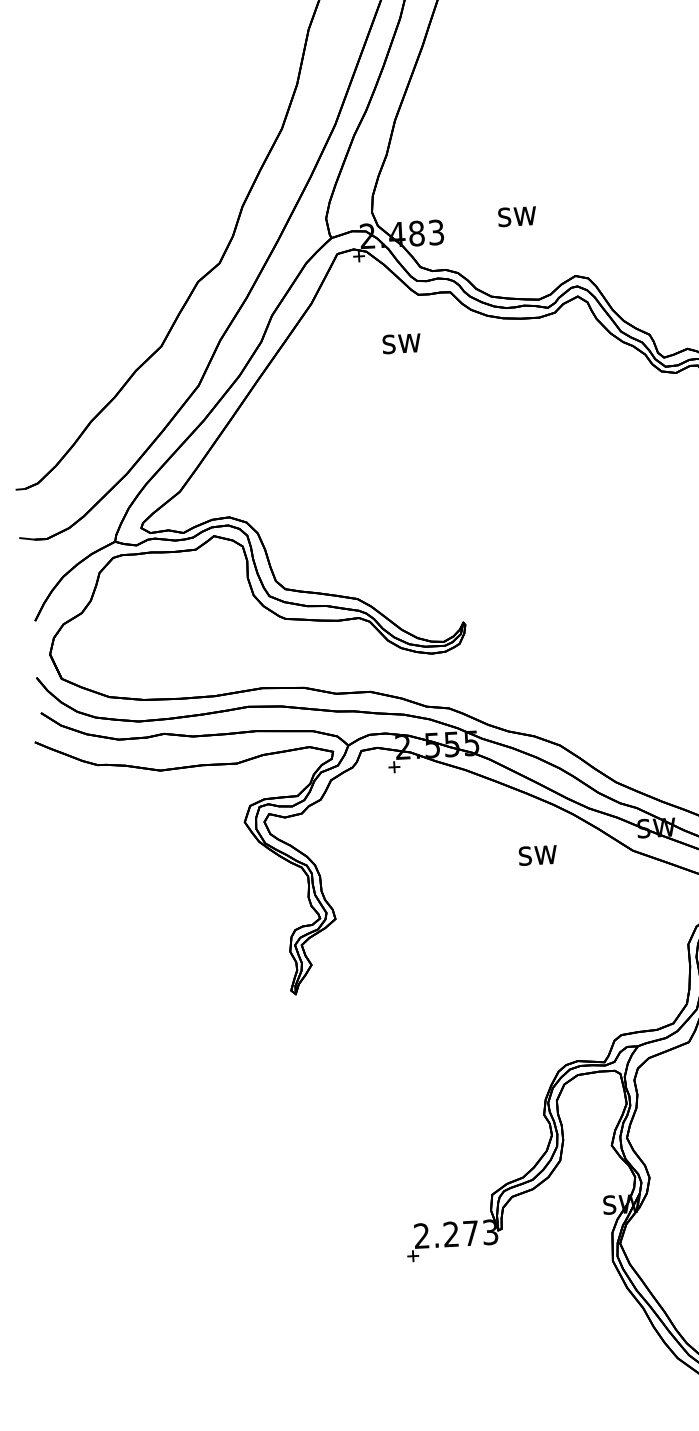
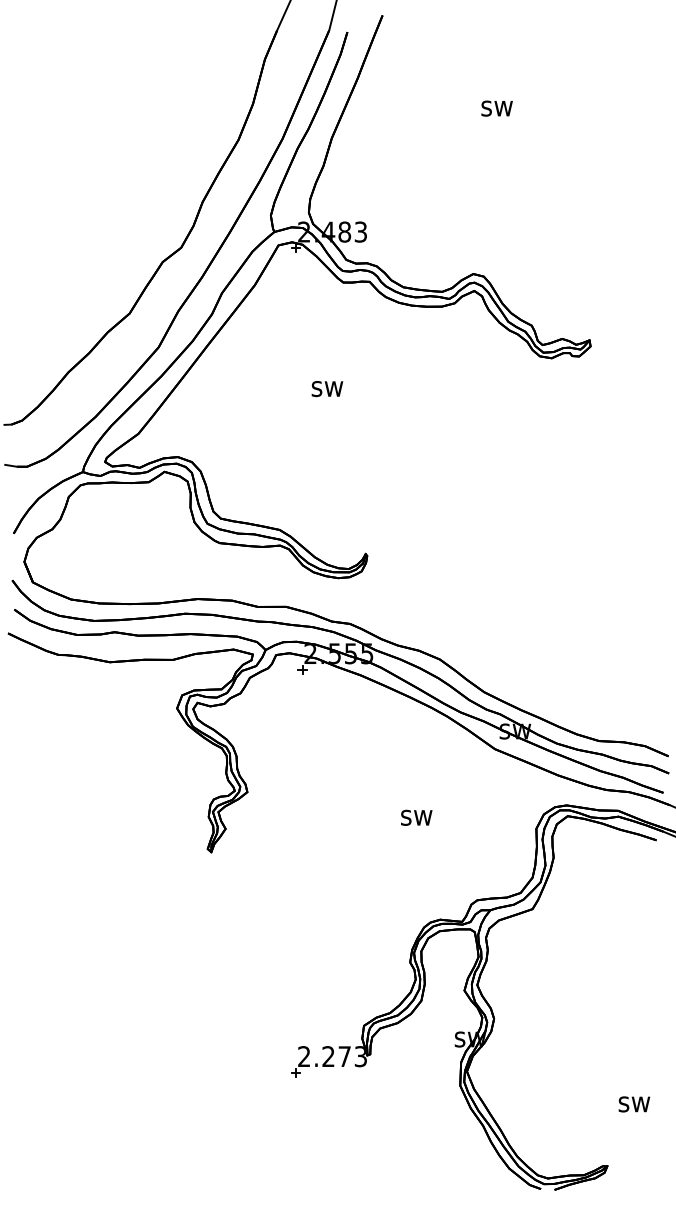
text: (516, 216) -> (496, 108), moved
text: (401, 344) -> (327, 389), moved
text: (537, 855) -> (416, 817), moved

